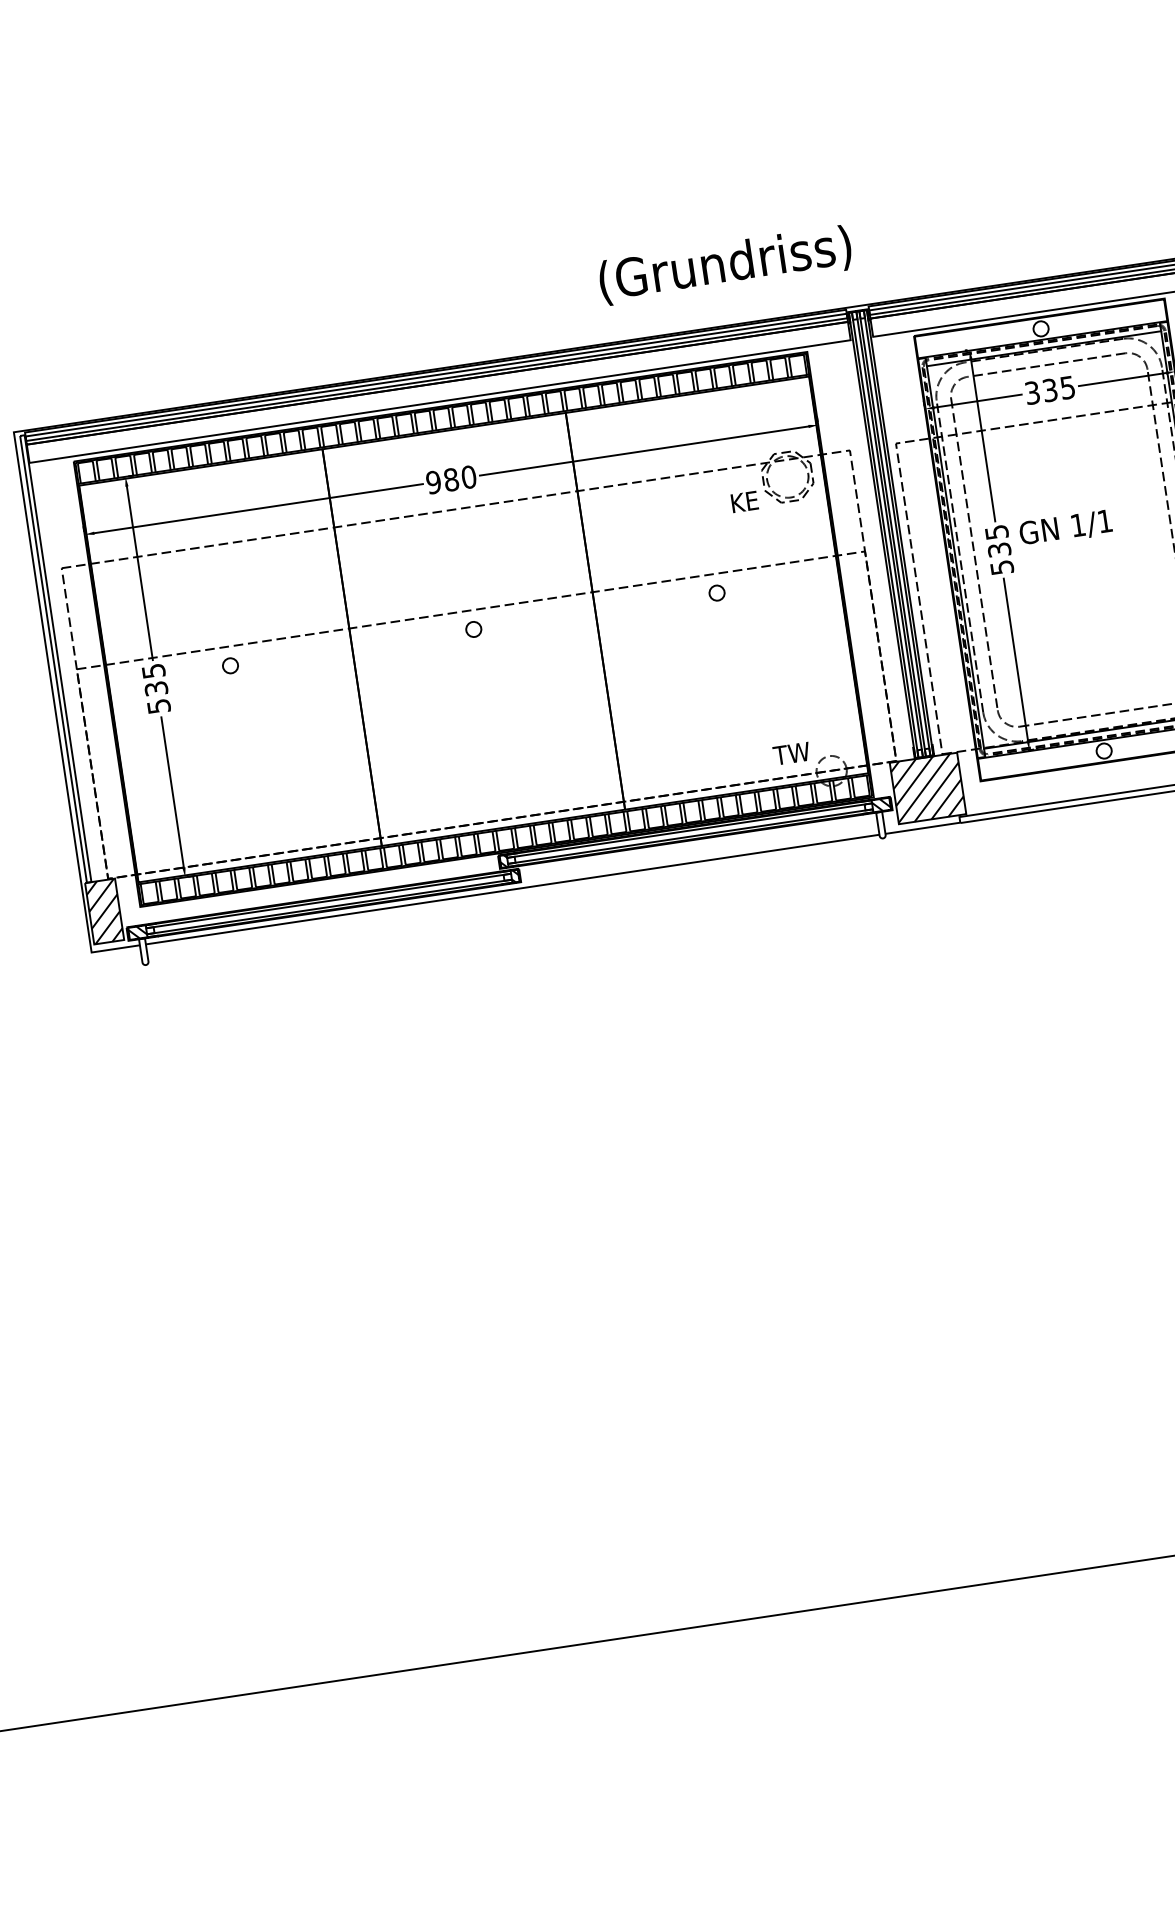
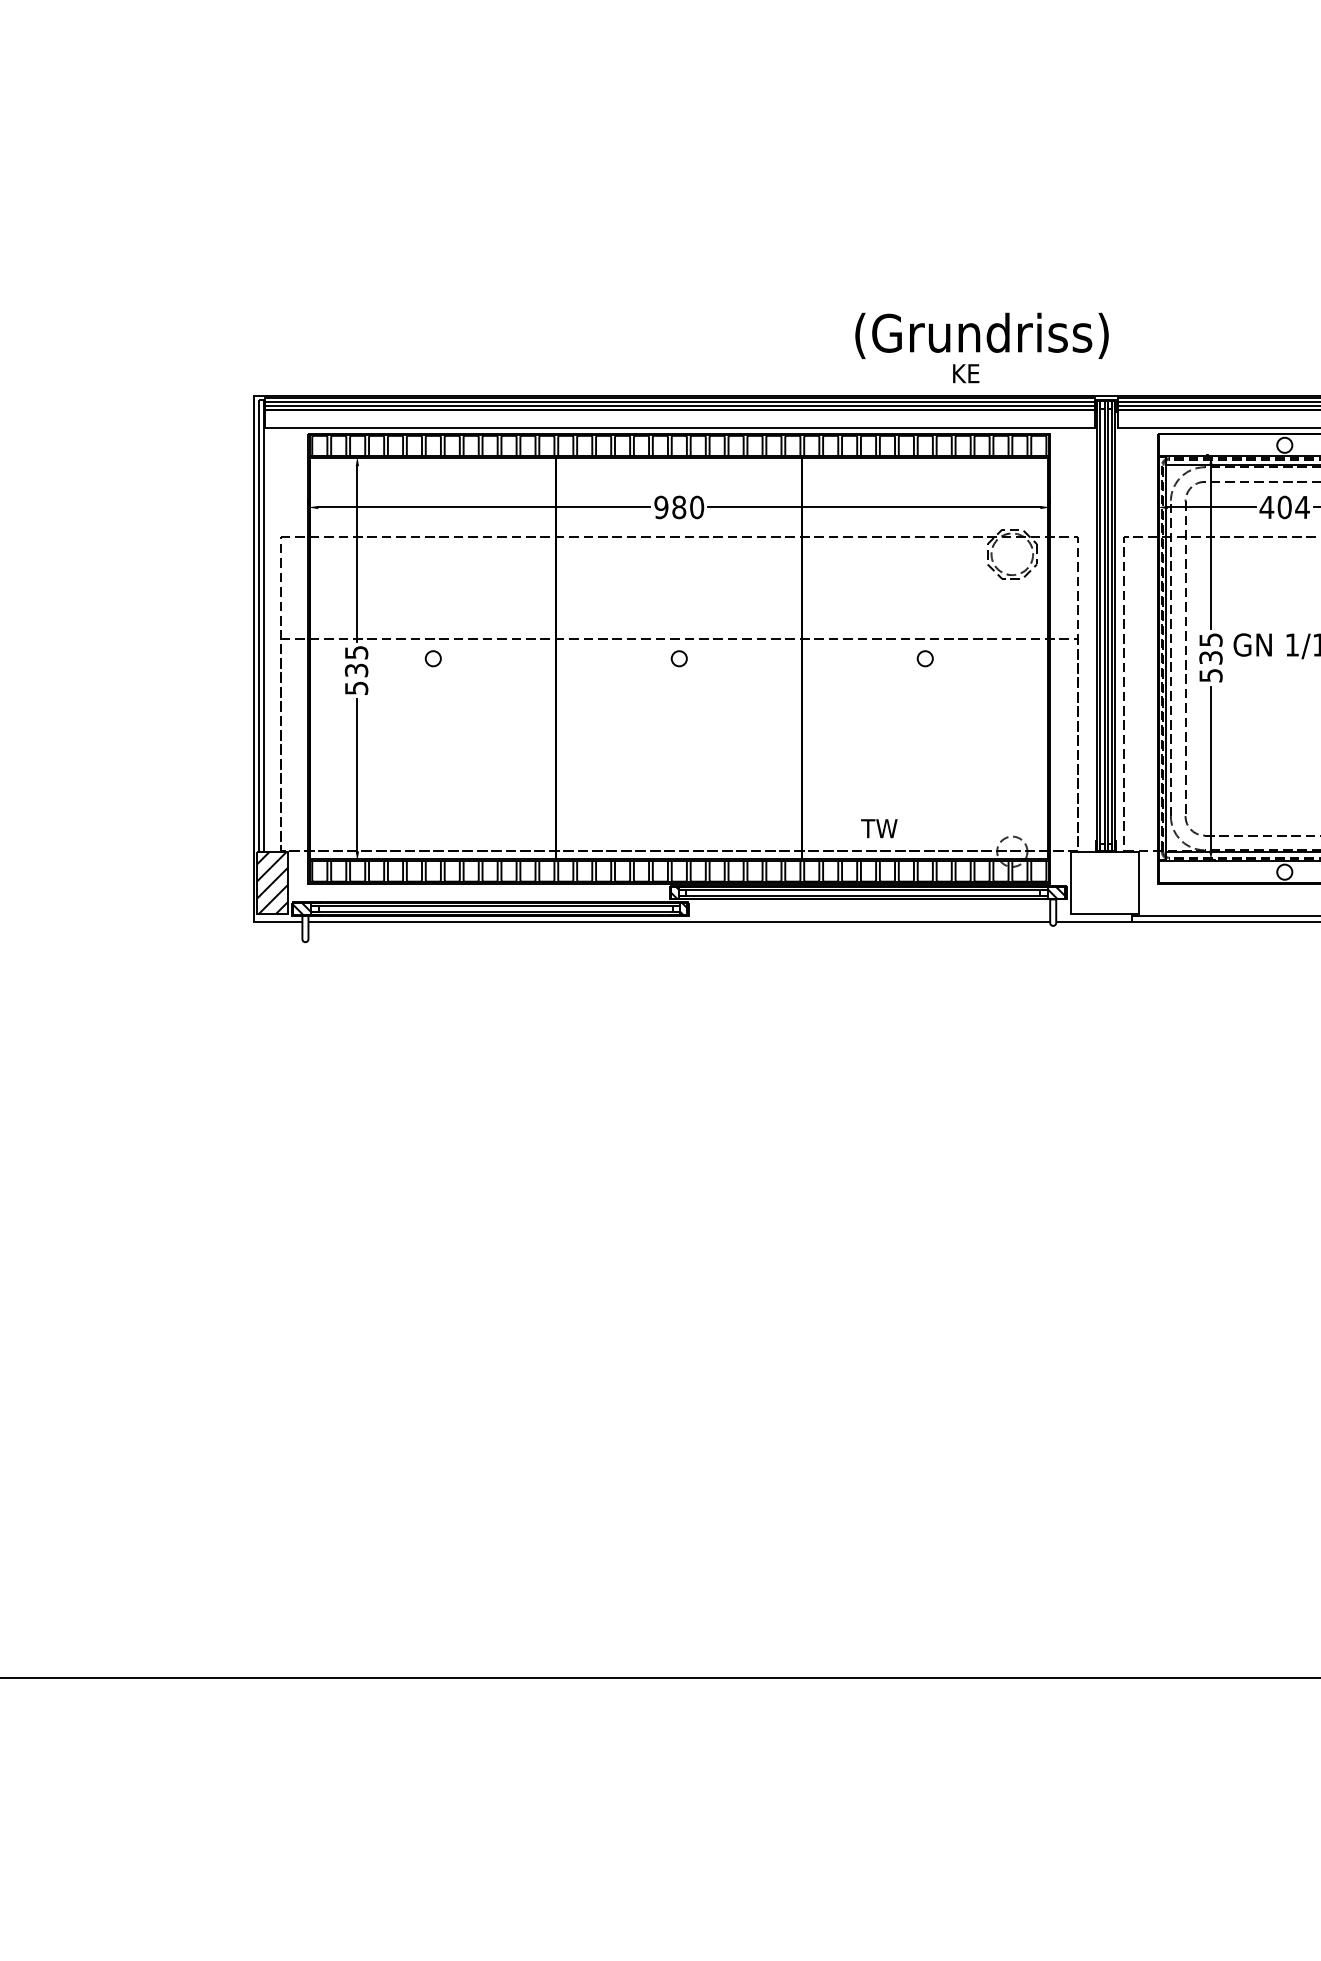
text: (1049, 390) -> (1284, 507), 335 -> 404
text: (745, 501) -> (966, 373), moved
text: (791, 753) -> (879, 828), moved
hatch: (927, 788) -> (1104, 883), removed

